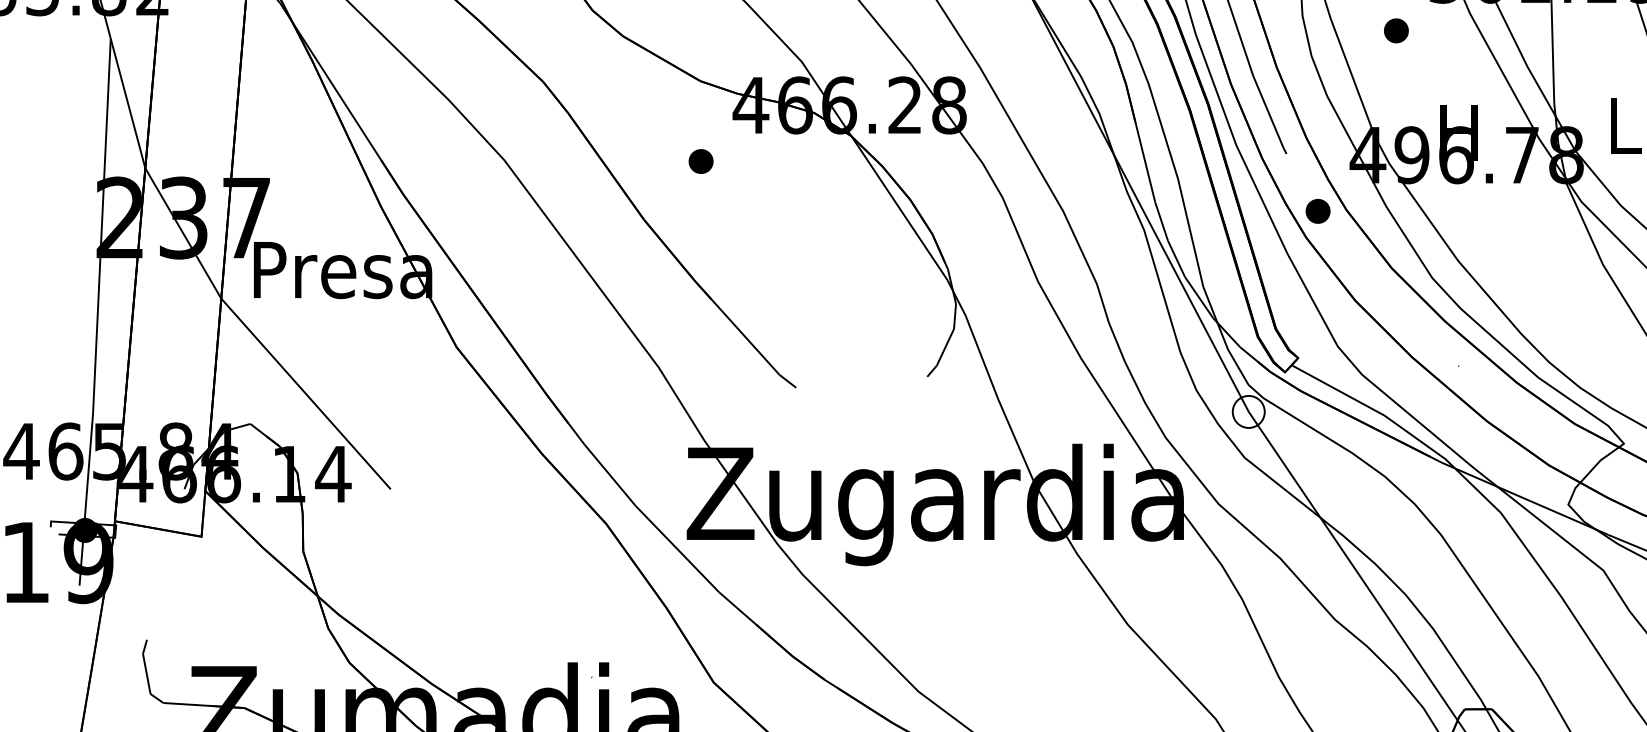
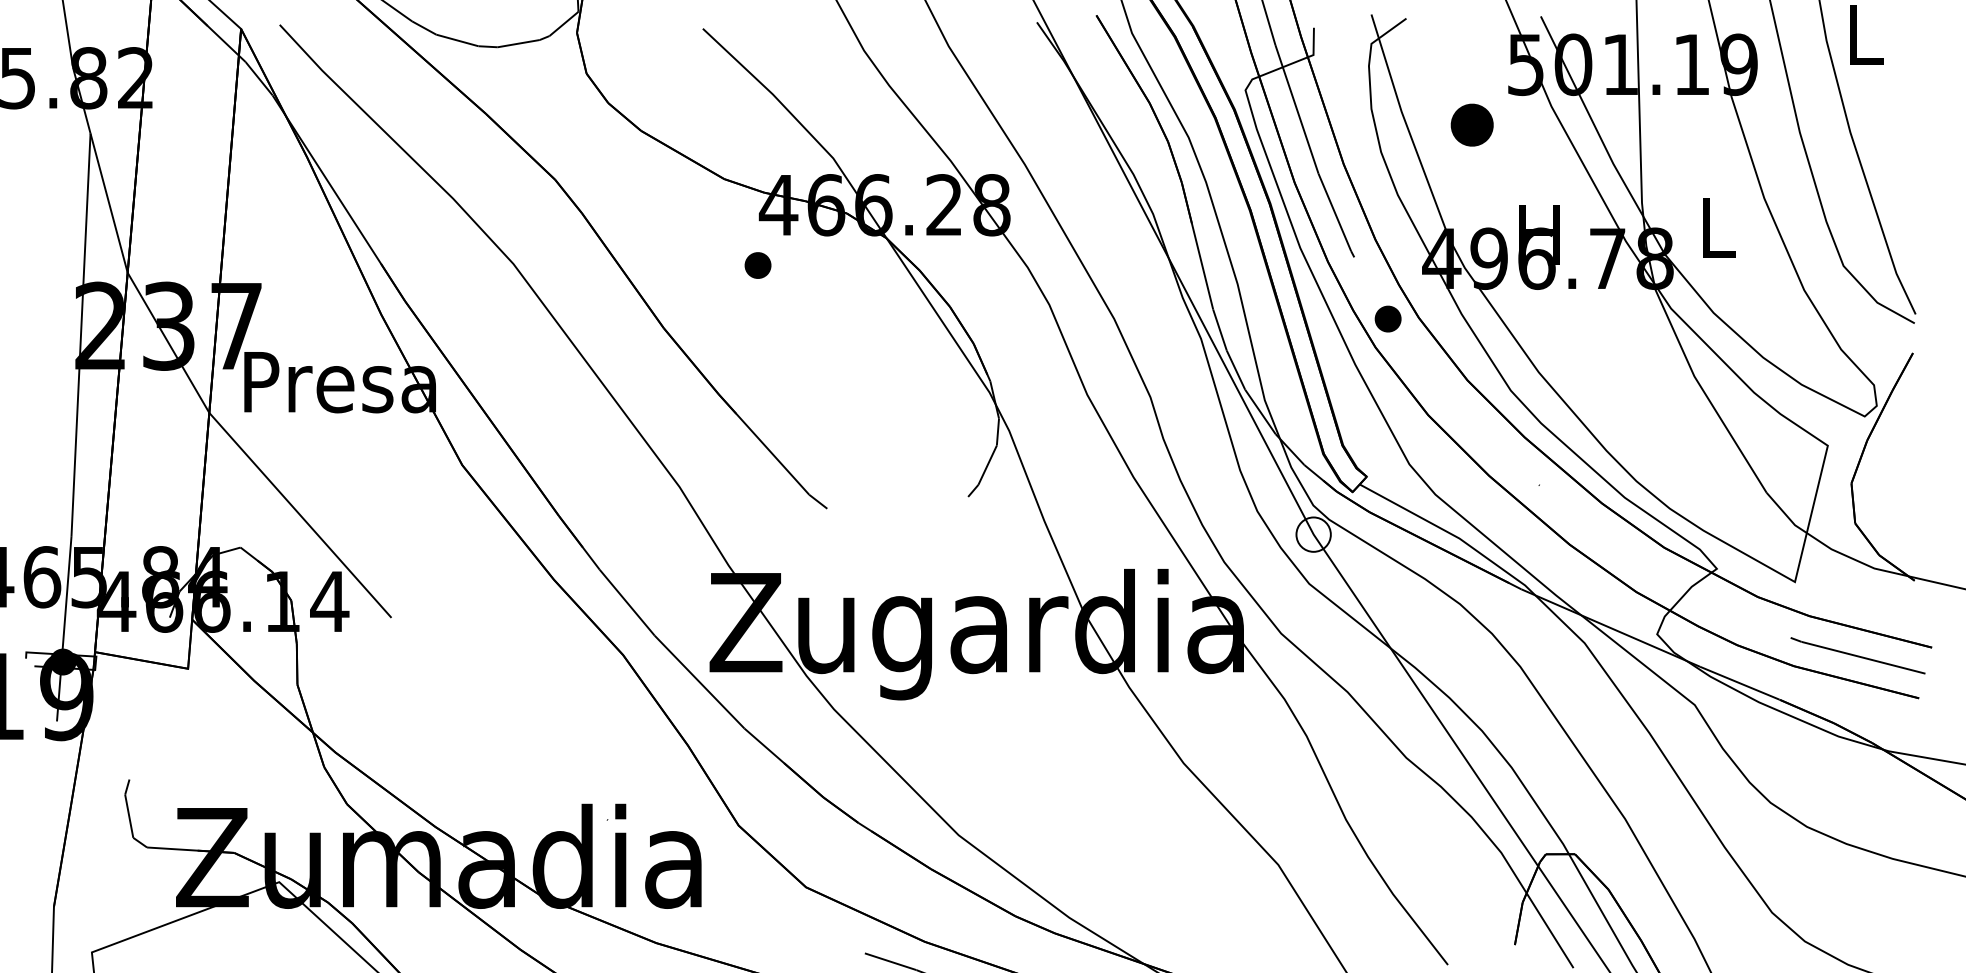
part: (1396, 30) -> (1472, 124), size x1.6
part: (700, 161) -> (757, 265), moved

